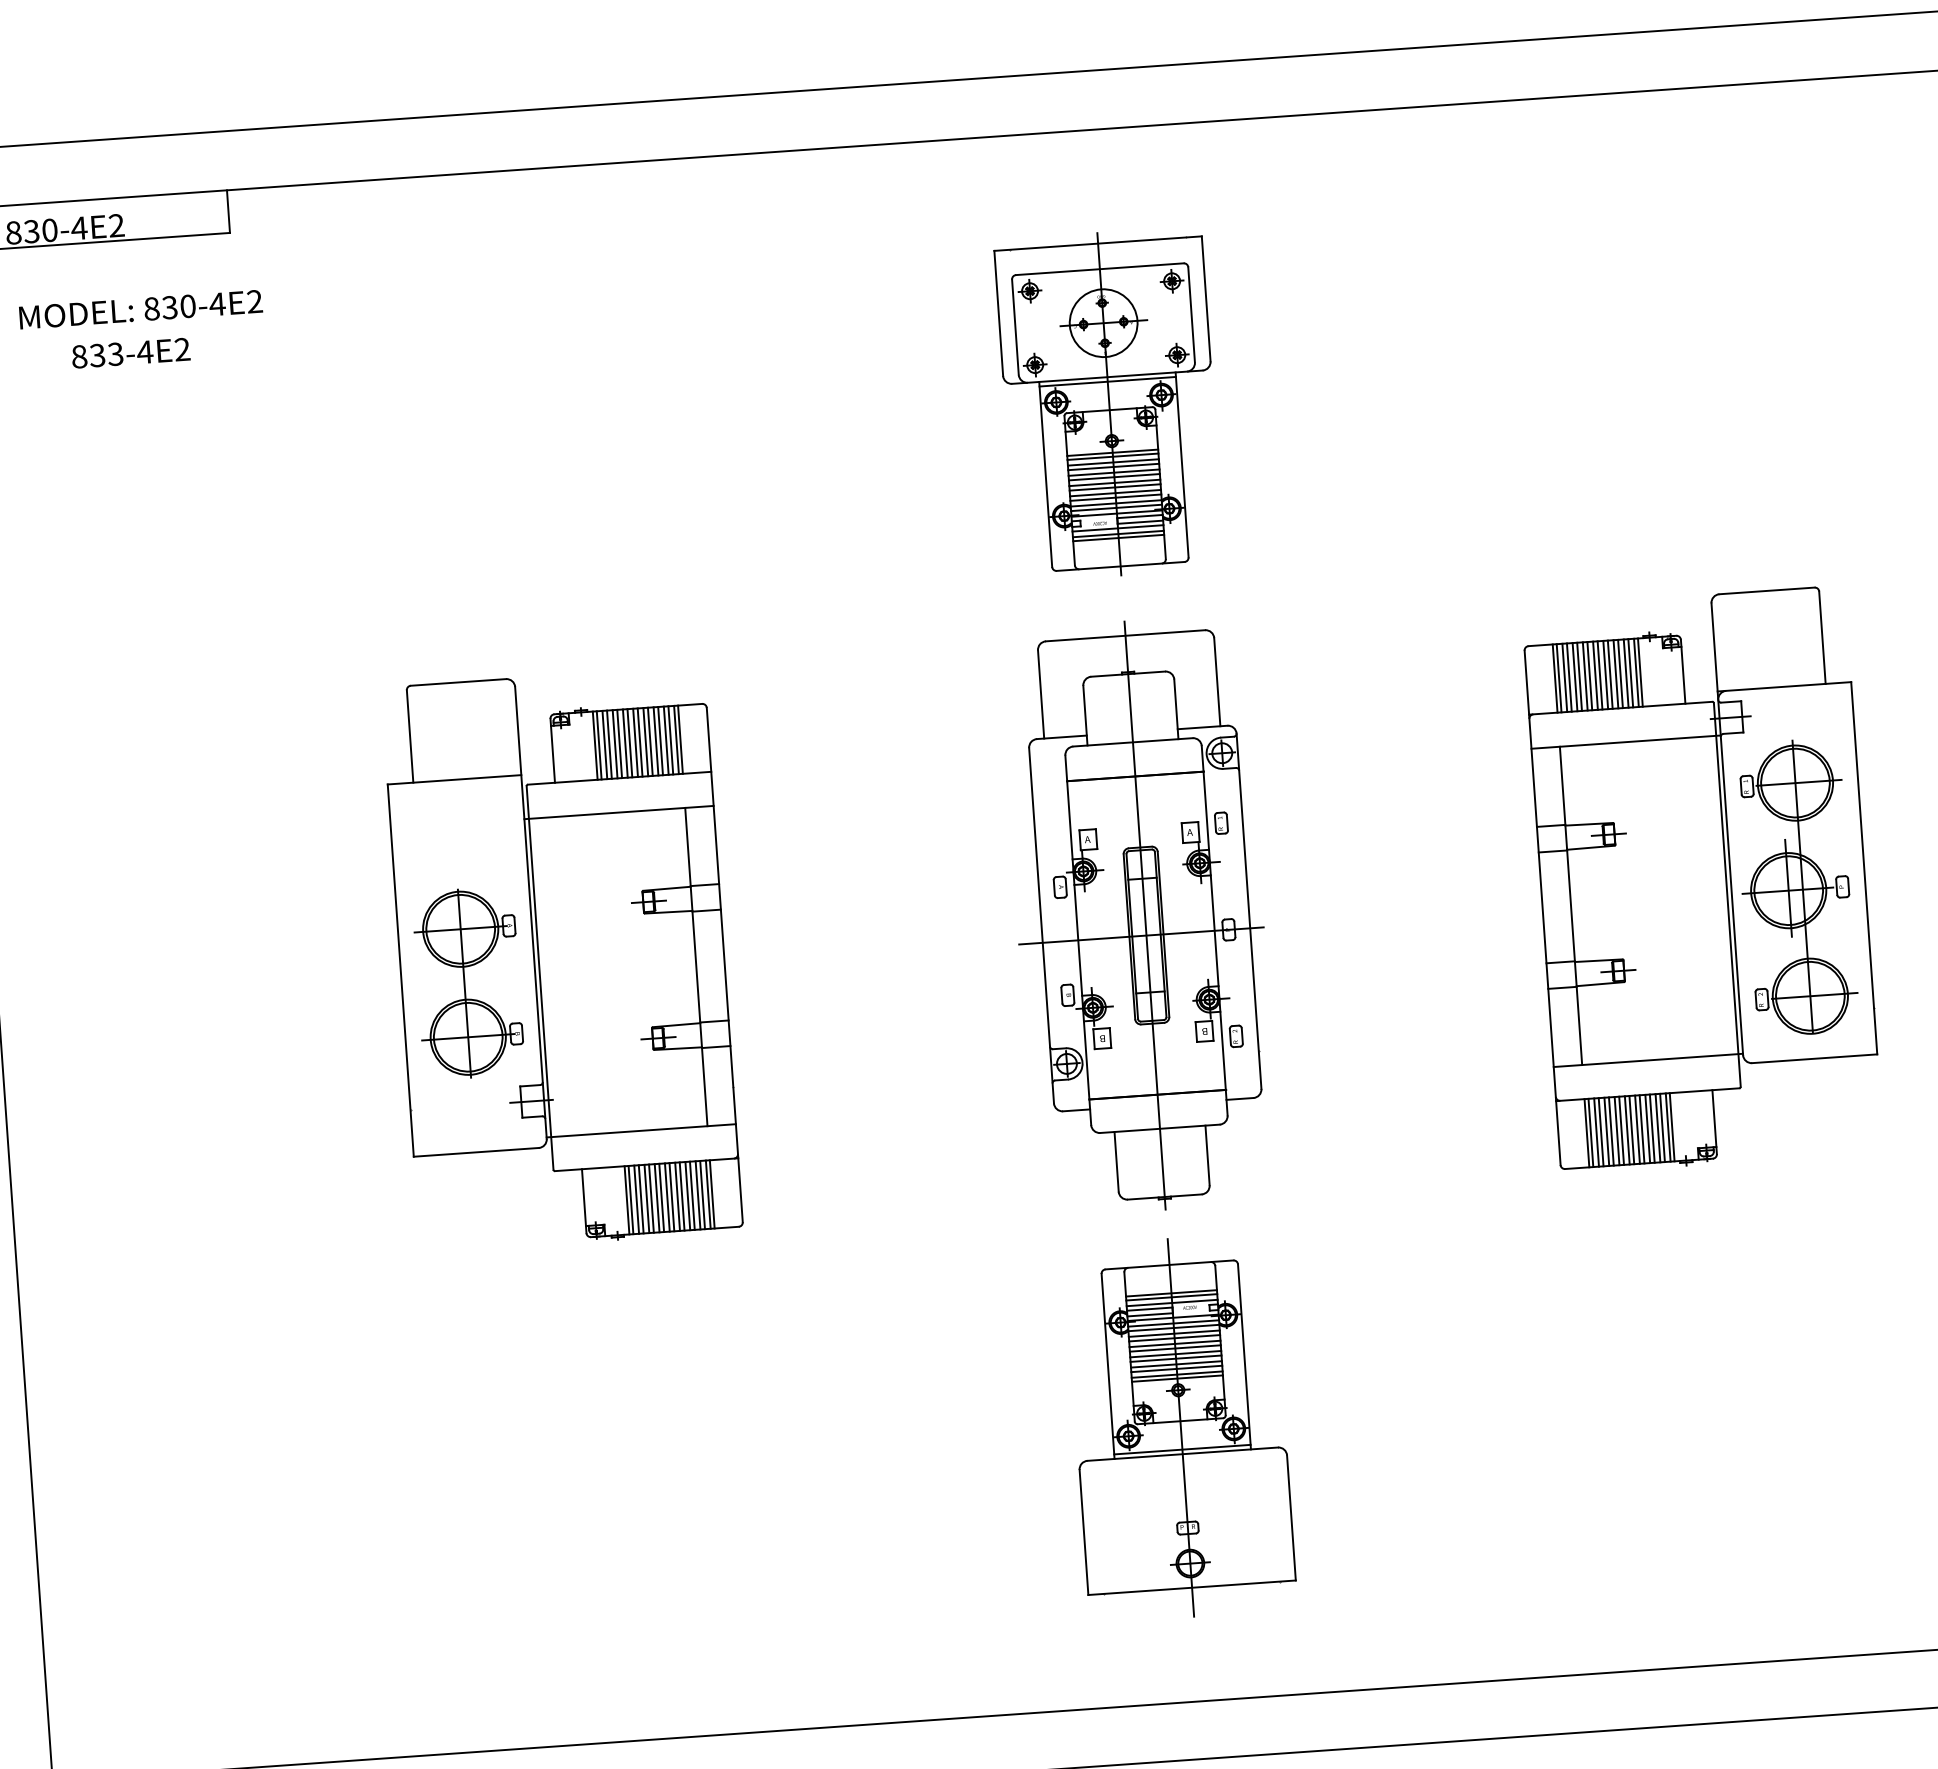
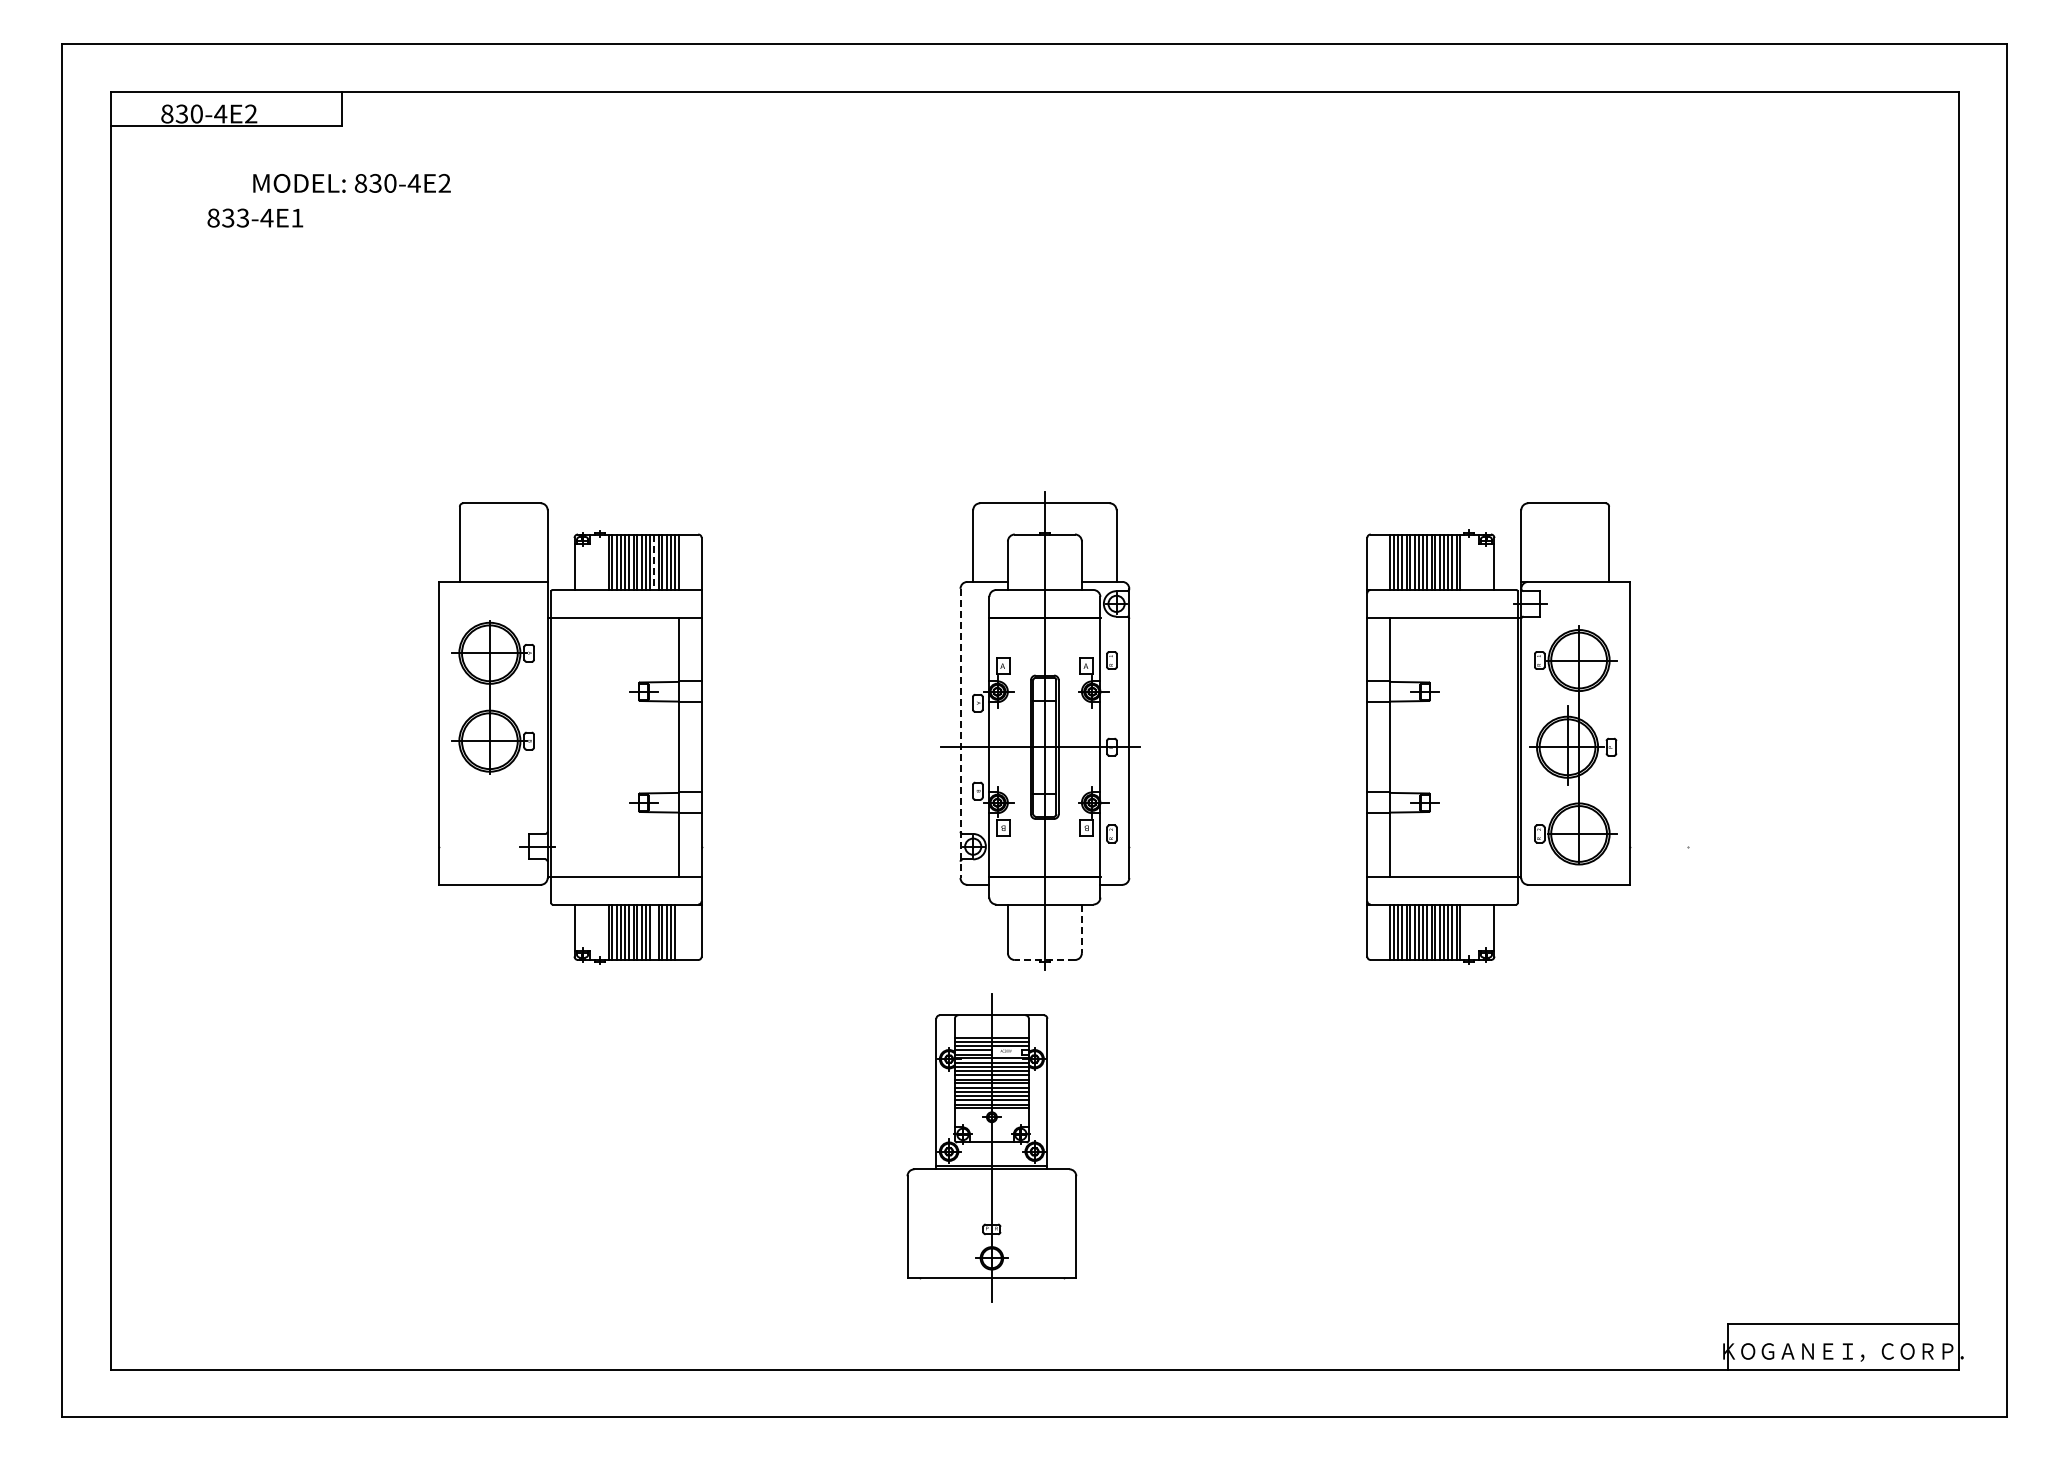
text: (140, 309) -> (351, 183), moved
text: (182, 348) -> (297, 217), 833-4E2 -> 833-4E1
part: (1108, 403) -> (1044, 314), removed
line: (650, 742) -> (654, 562), solid -> dashed
line: (1041, 925) -> (960, 733), solid -> dashed
part: (467, 983) -> (492, 697), moved
line: (1207, 1156) -> (1081, 929), solid -> dashed
line: (712, 1194) -> (678, 932), removed
line: (682, 1196) -> (654, 932), removed
line: (1164, 1197) -> (1044, 960), solid -> dashed
part: (1180, 1427) -> (991, 1147), moved

